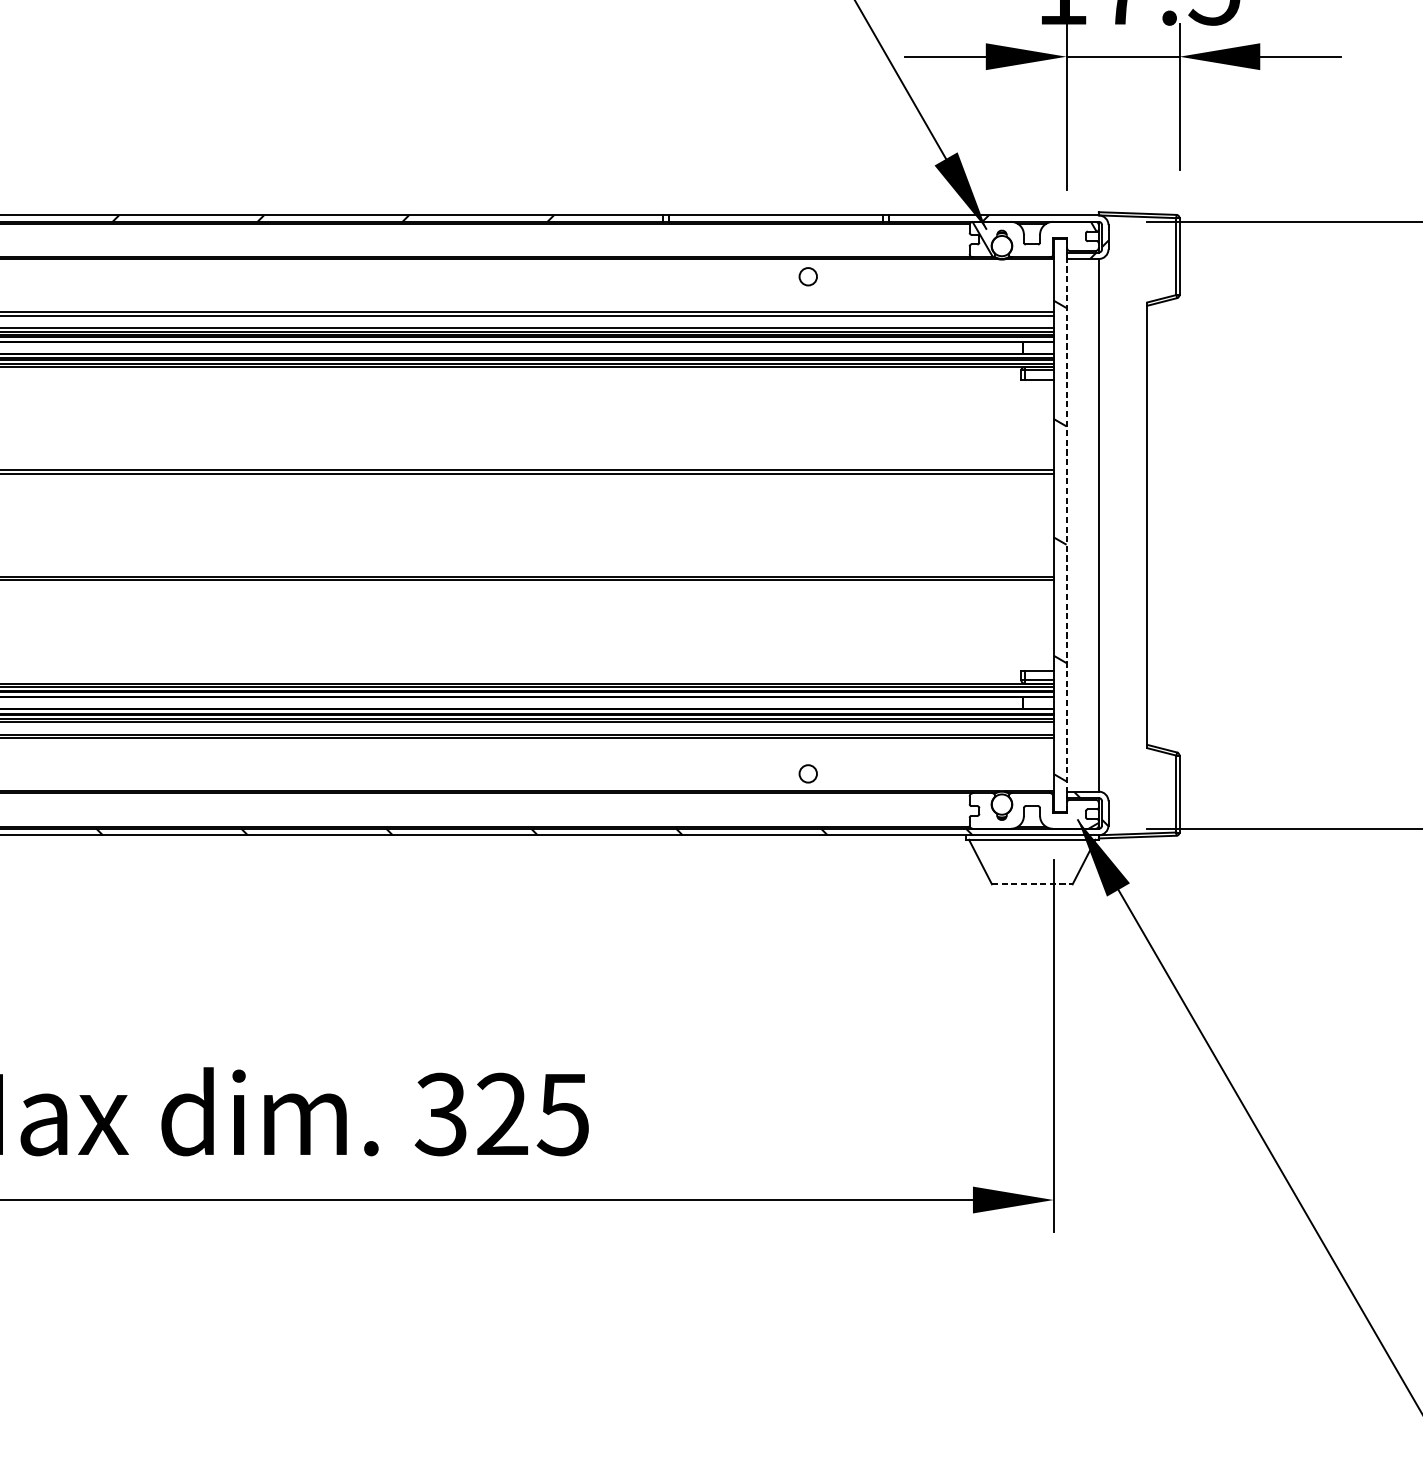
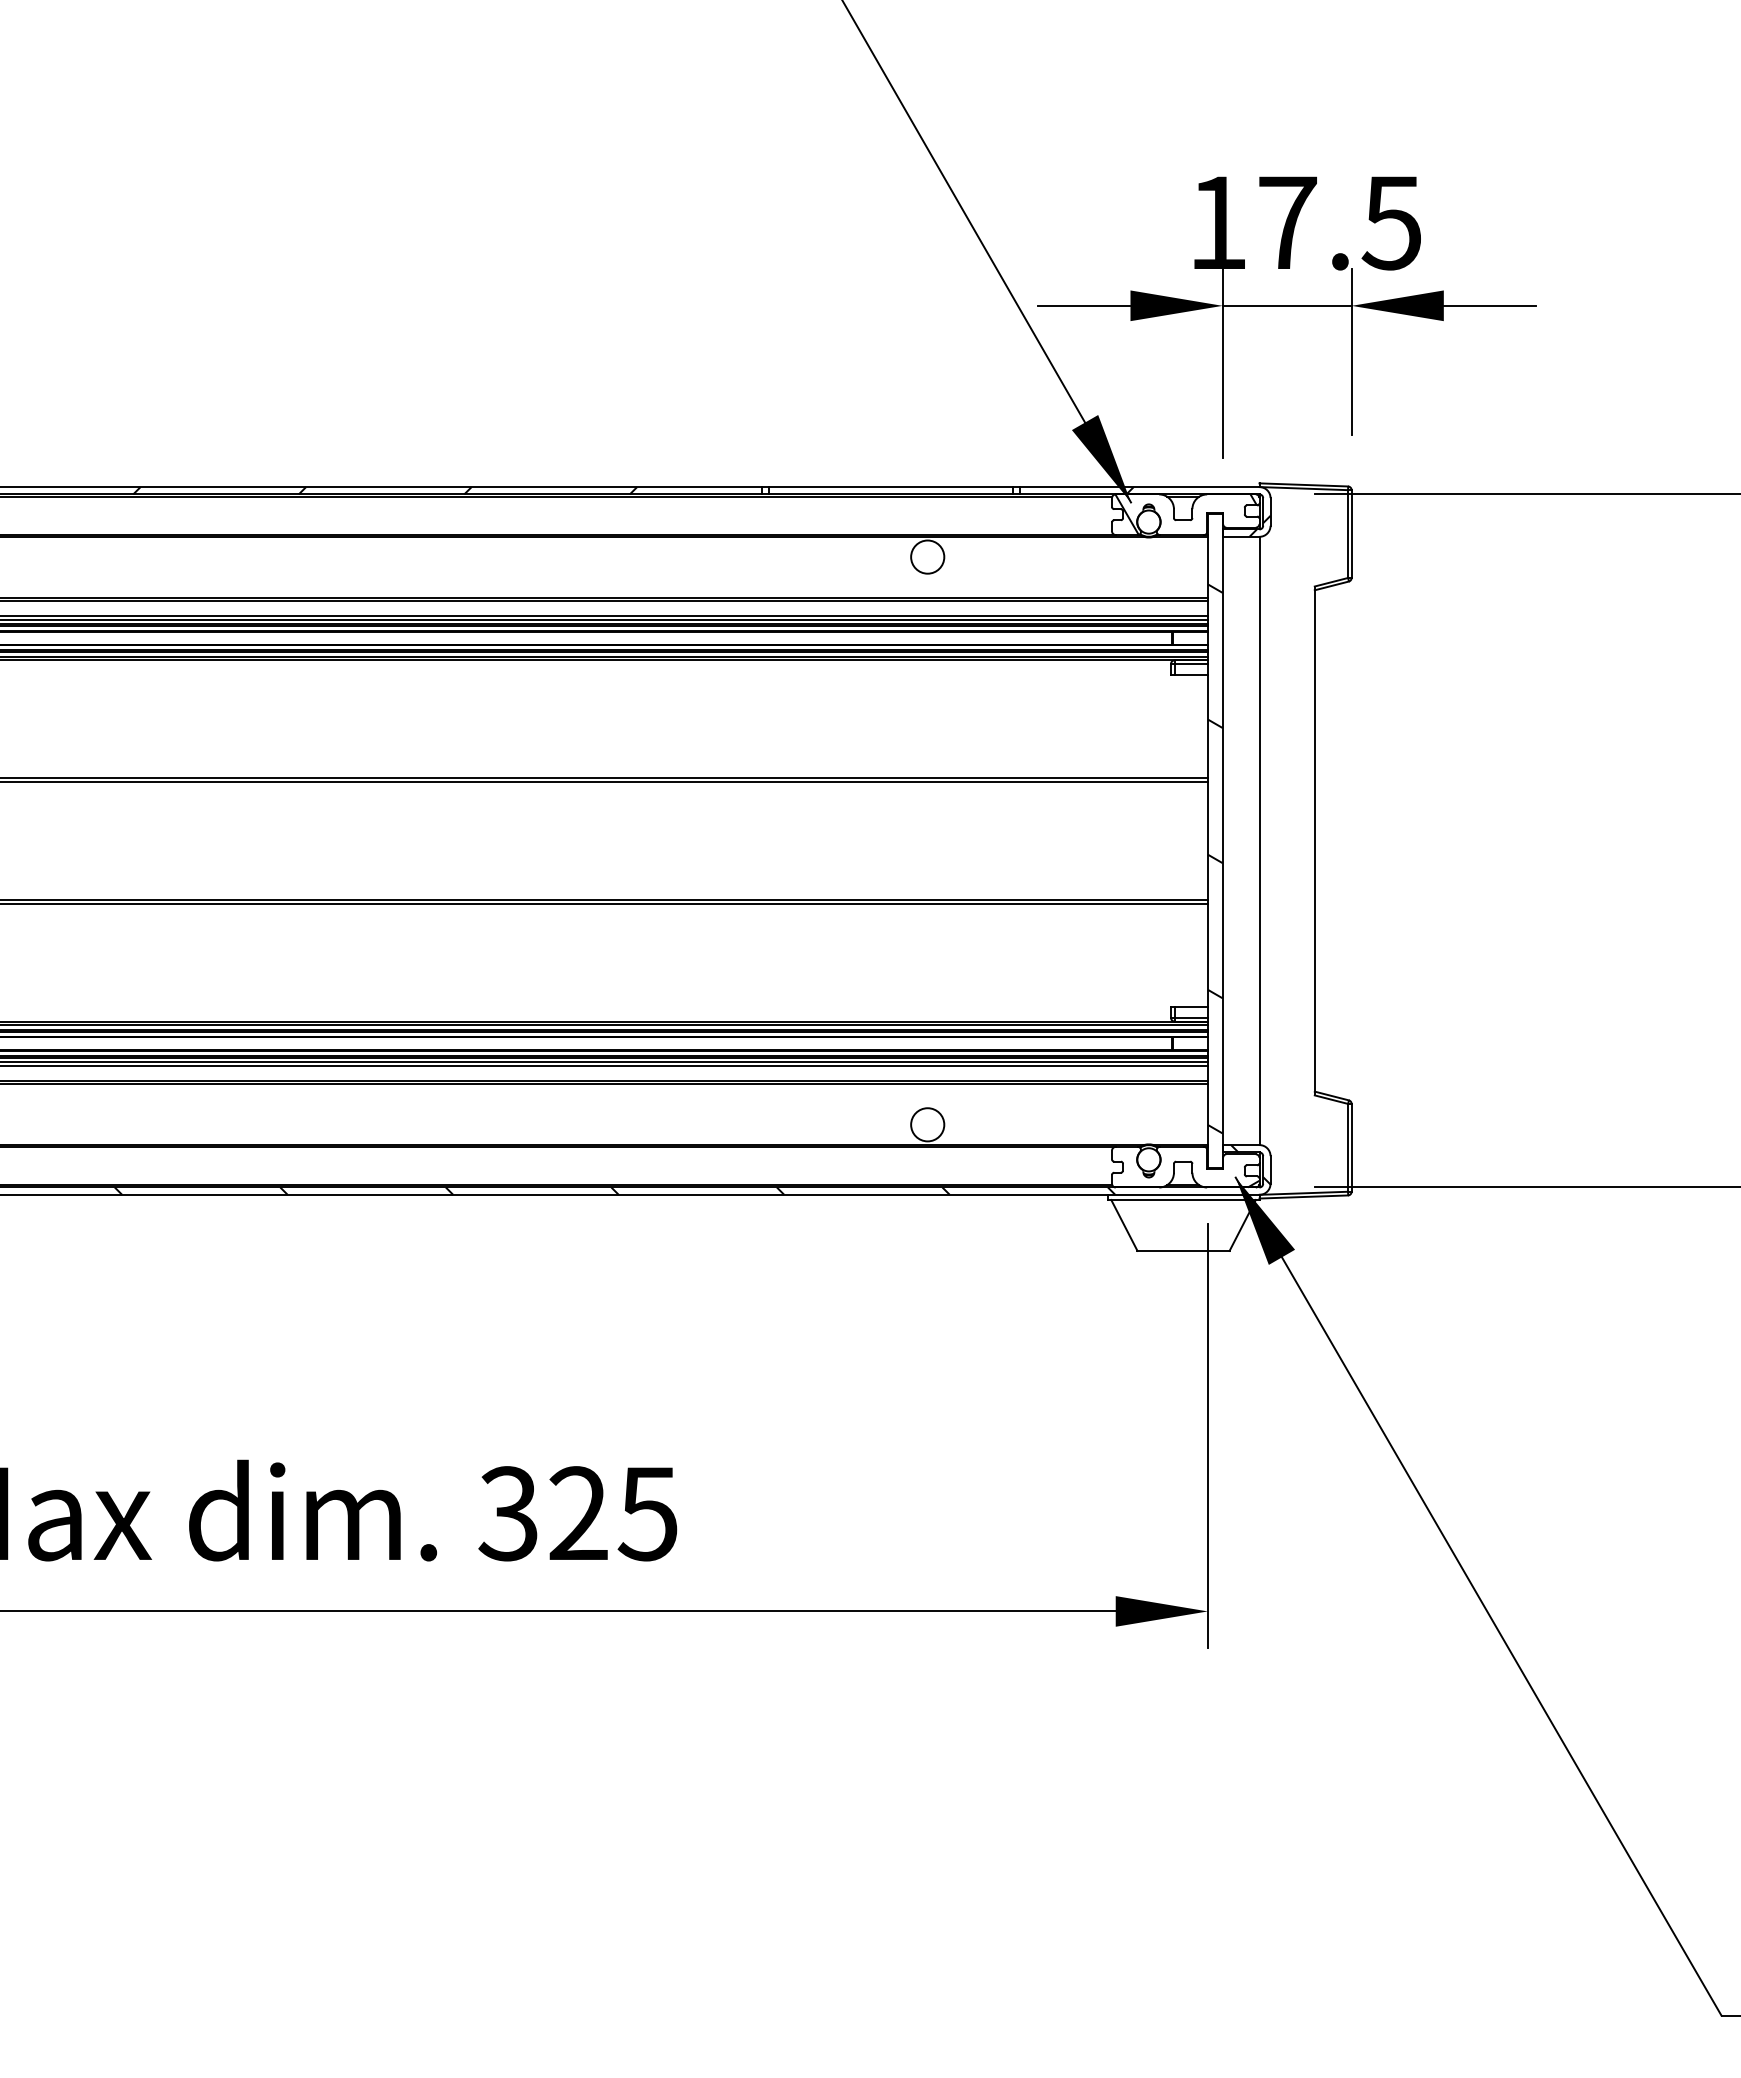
circle: (808, 276) -> (927, 556), size x1.67
line: (1066, 524) -> (1222, 840), dashed -> solid
circle: (808, 773) -> (927, 1124), size x1.67
line: (1033, 883) -> (1184, 1250), dashed -> solid

